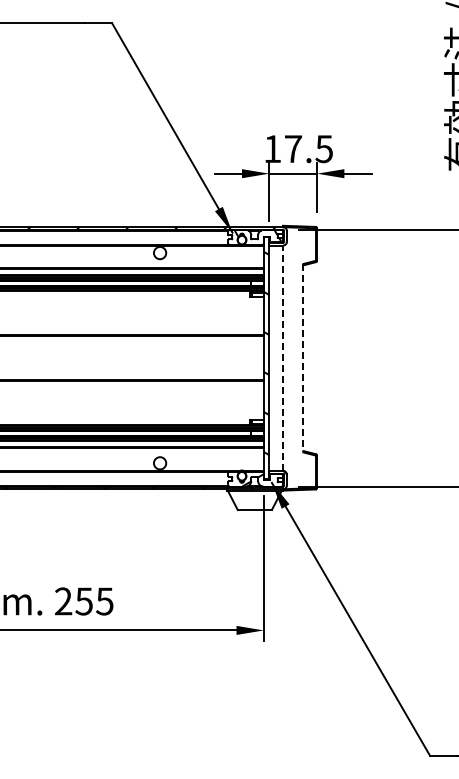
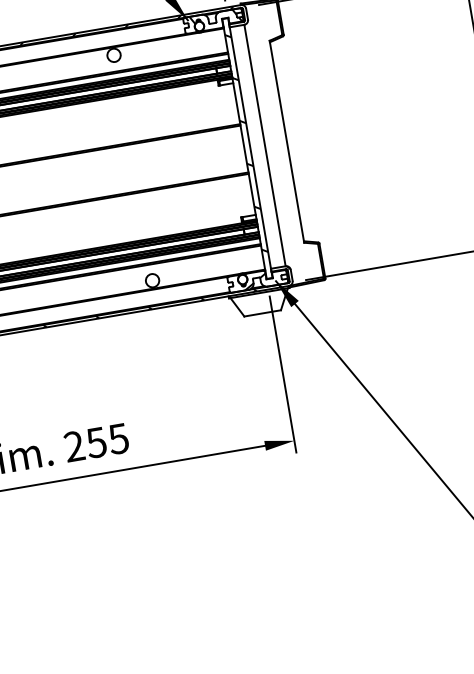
line: (282, 358) -> (264, 145), dashed -> solid
line: (303, 358) -> (287, 142), dashed -> solid

